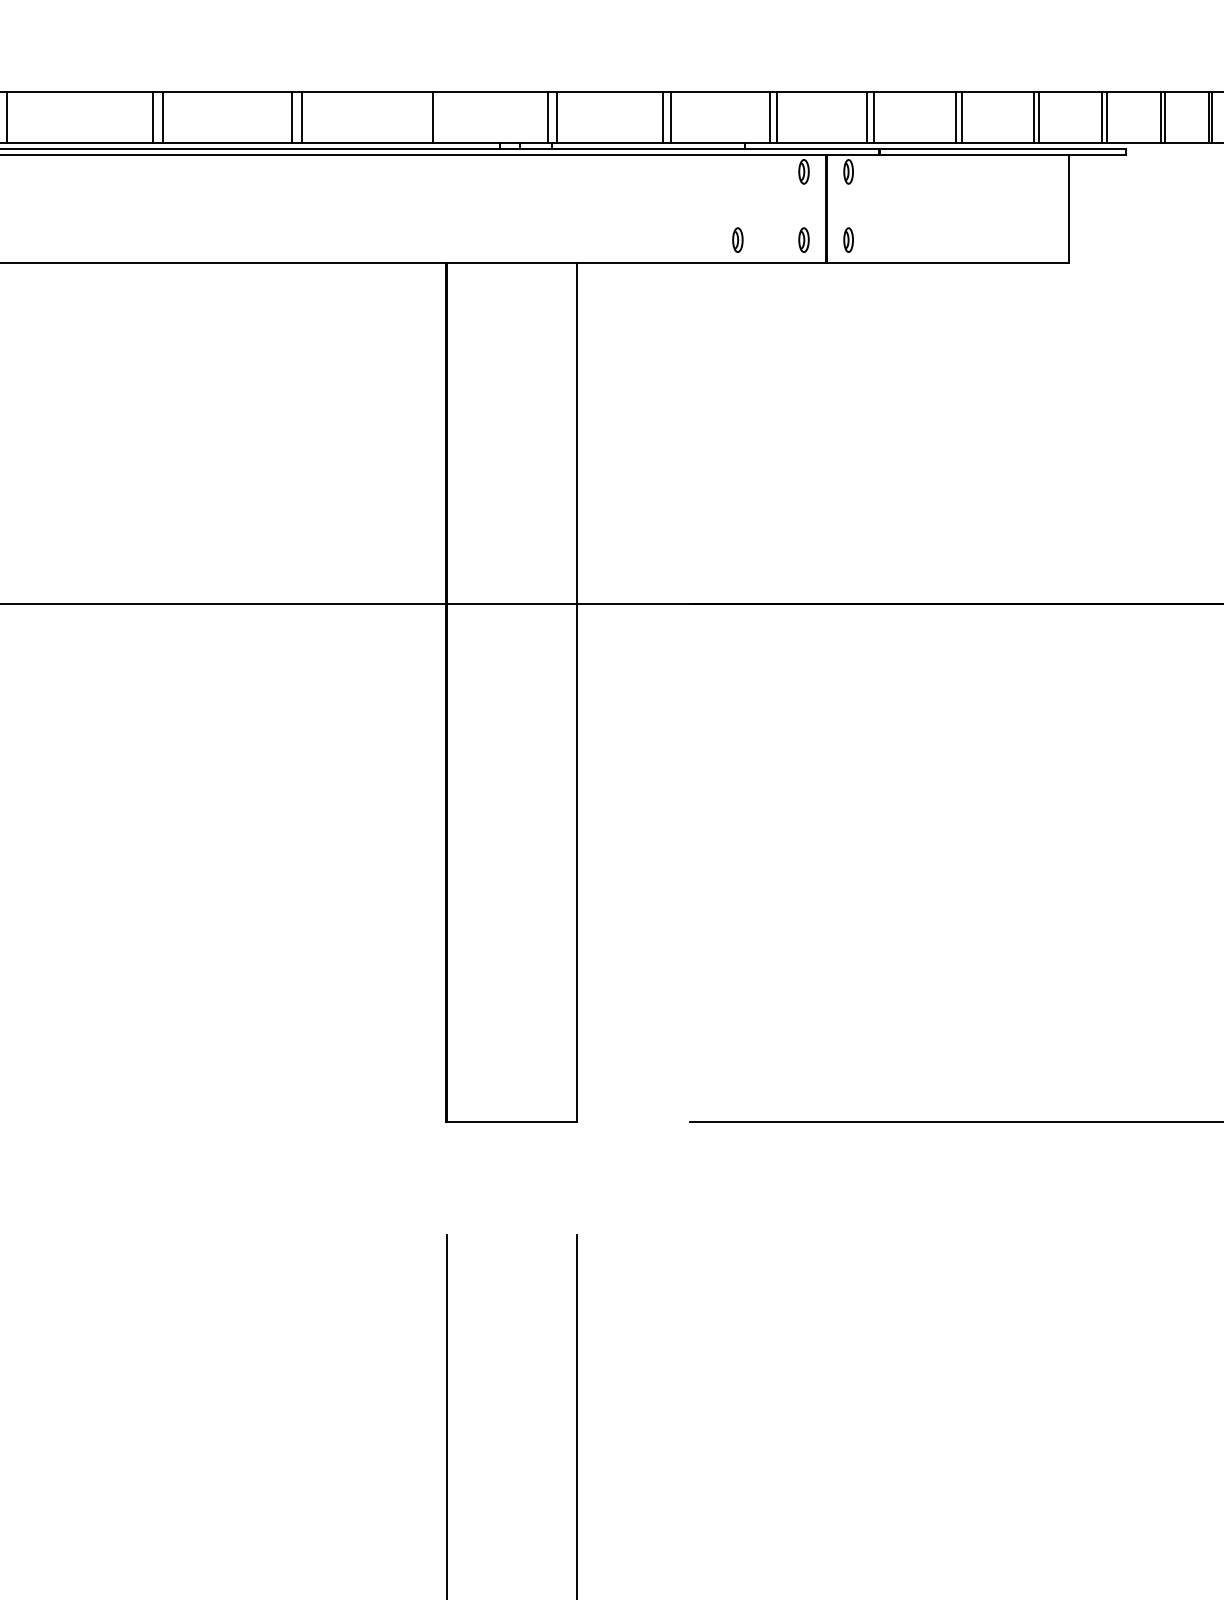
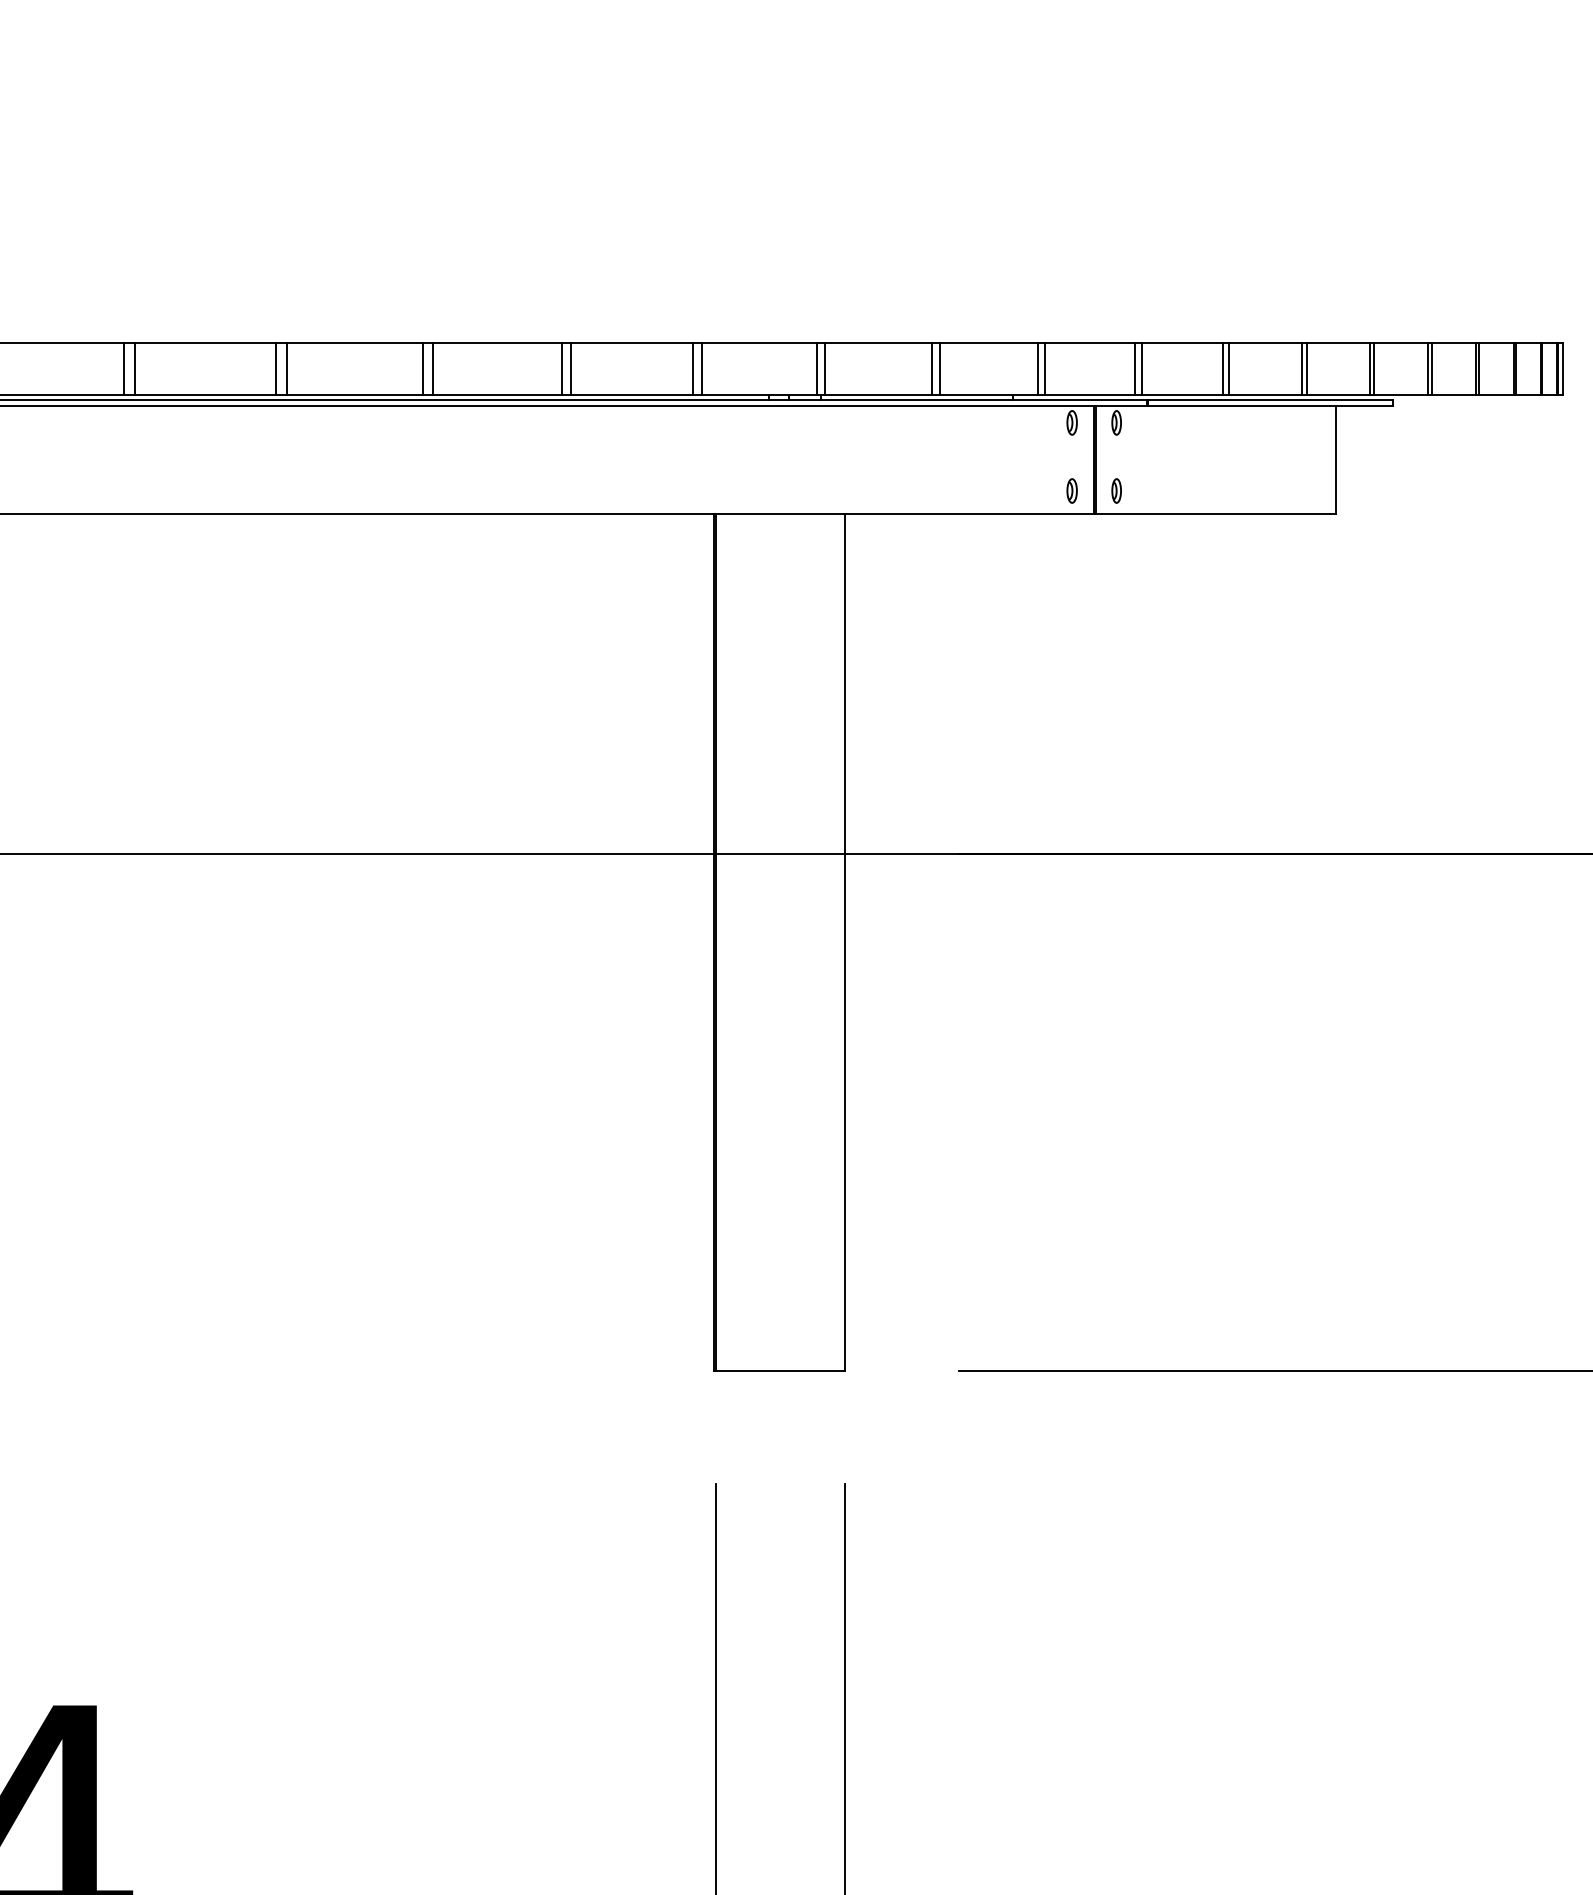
line: (17, 117) -> (287, 368), added
line: (424, 117) -> (693, 368), added
part: (737, 239) -> (1005, 490), removed

